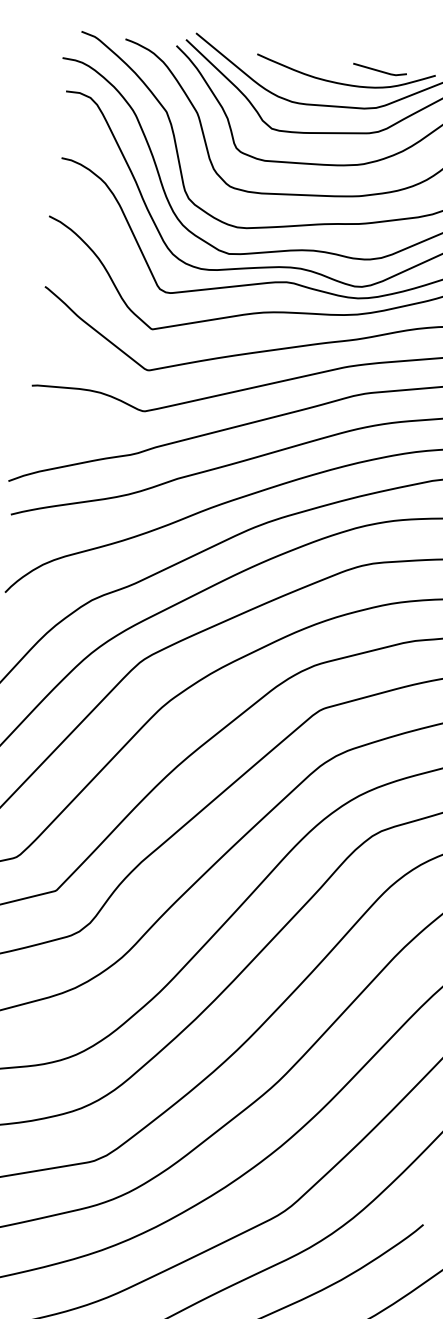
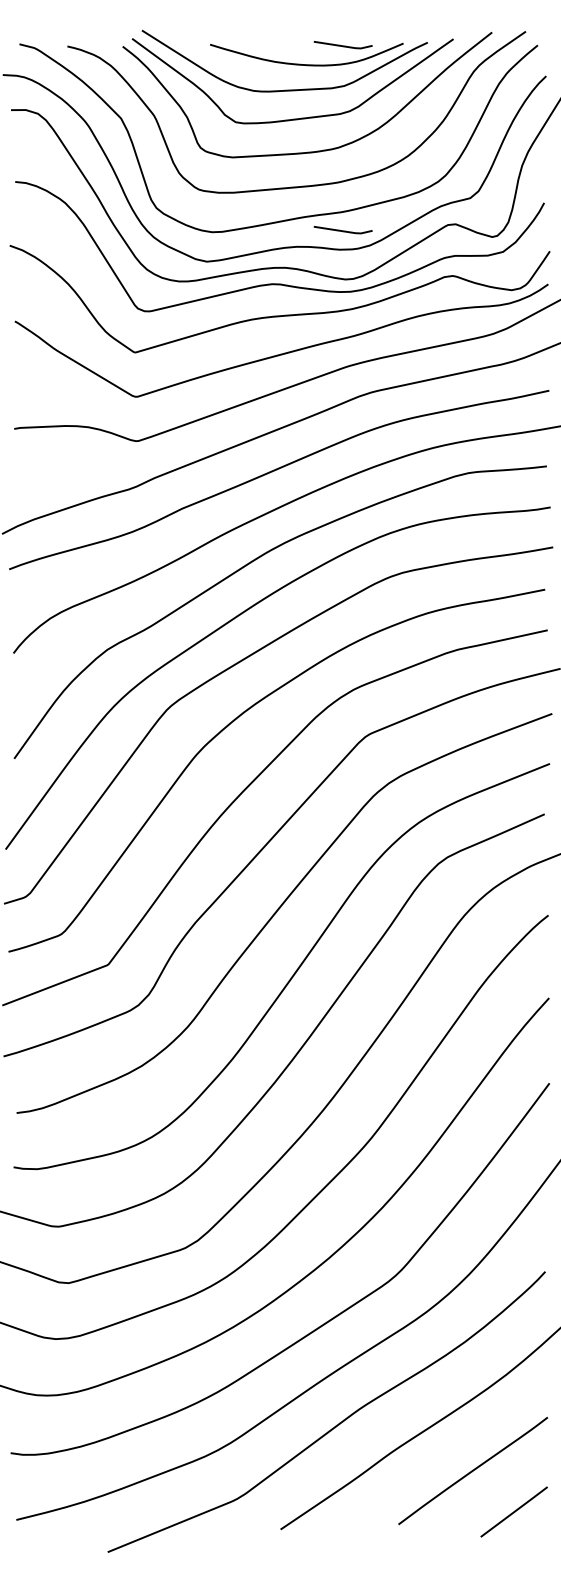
line: (357, 240) -> (342, 230), added

